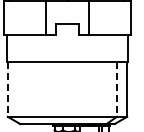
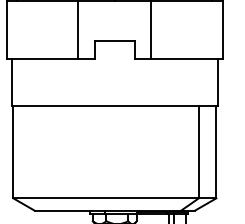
line: (7, 90) -> (12, 153), dashed -> solid
line: (116, 90) -> (198, 153), dashed -> solid

